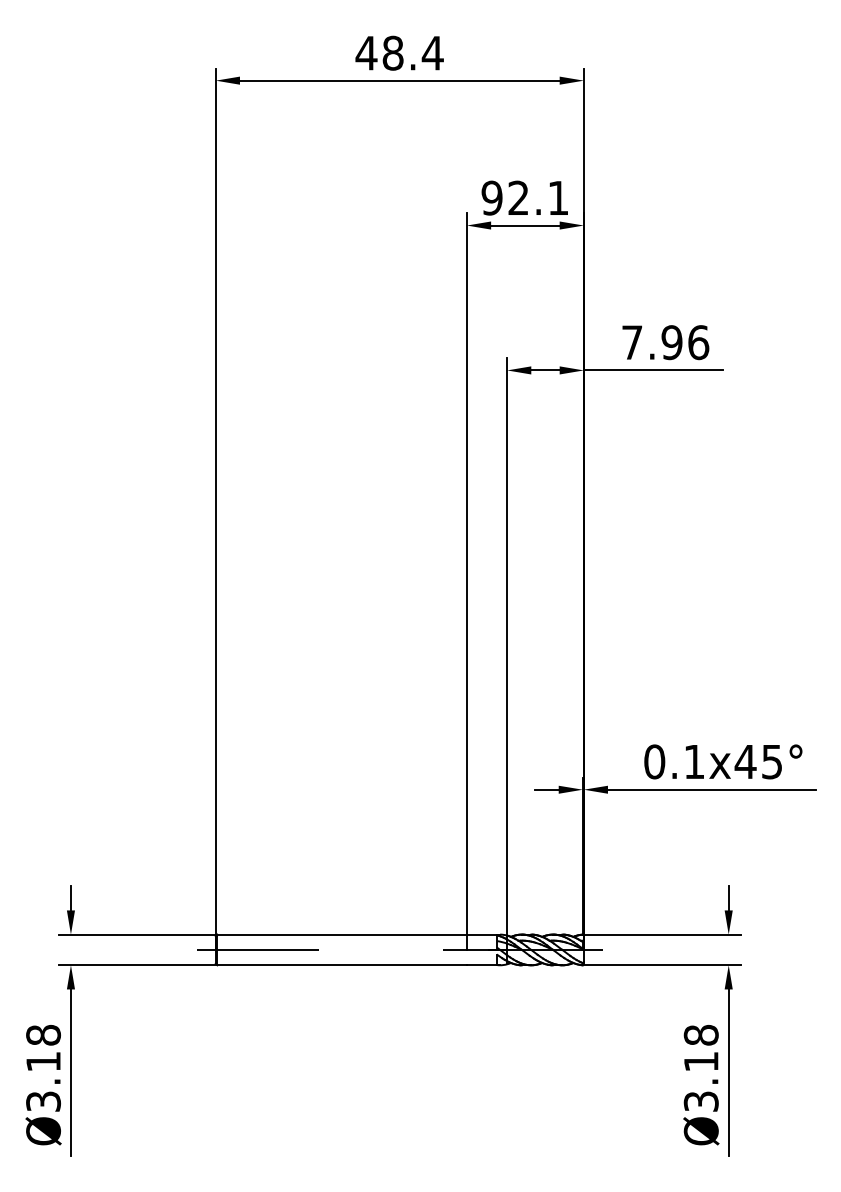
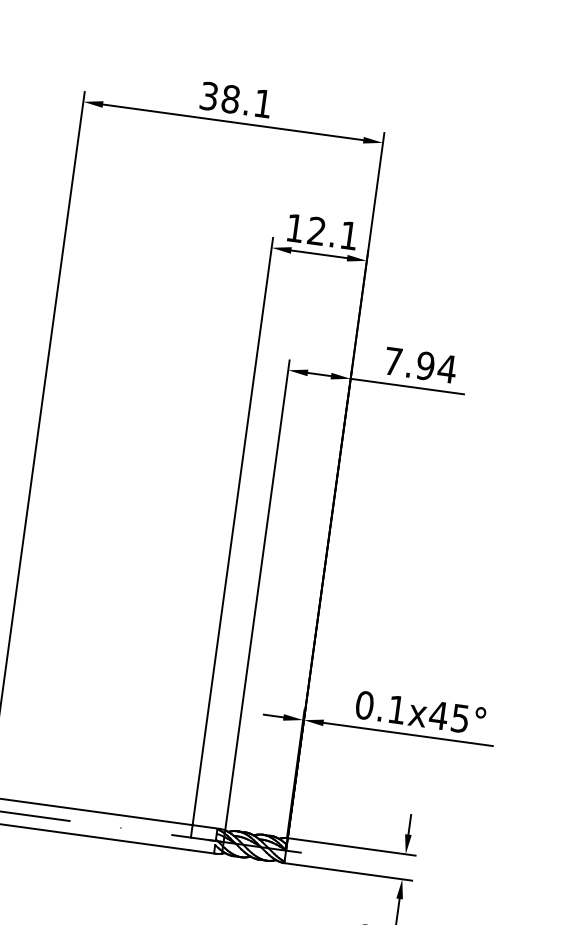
text: (399, 52) -> (236, 99), 48.4 -> 38.1
text: (491, 197) -> (294, 227), 92.1 -> 12.1
text: (698, 342) -> (447, 368), 7.96 -> 7.94

